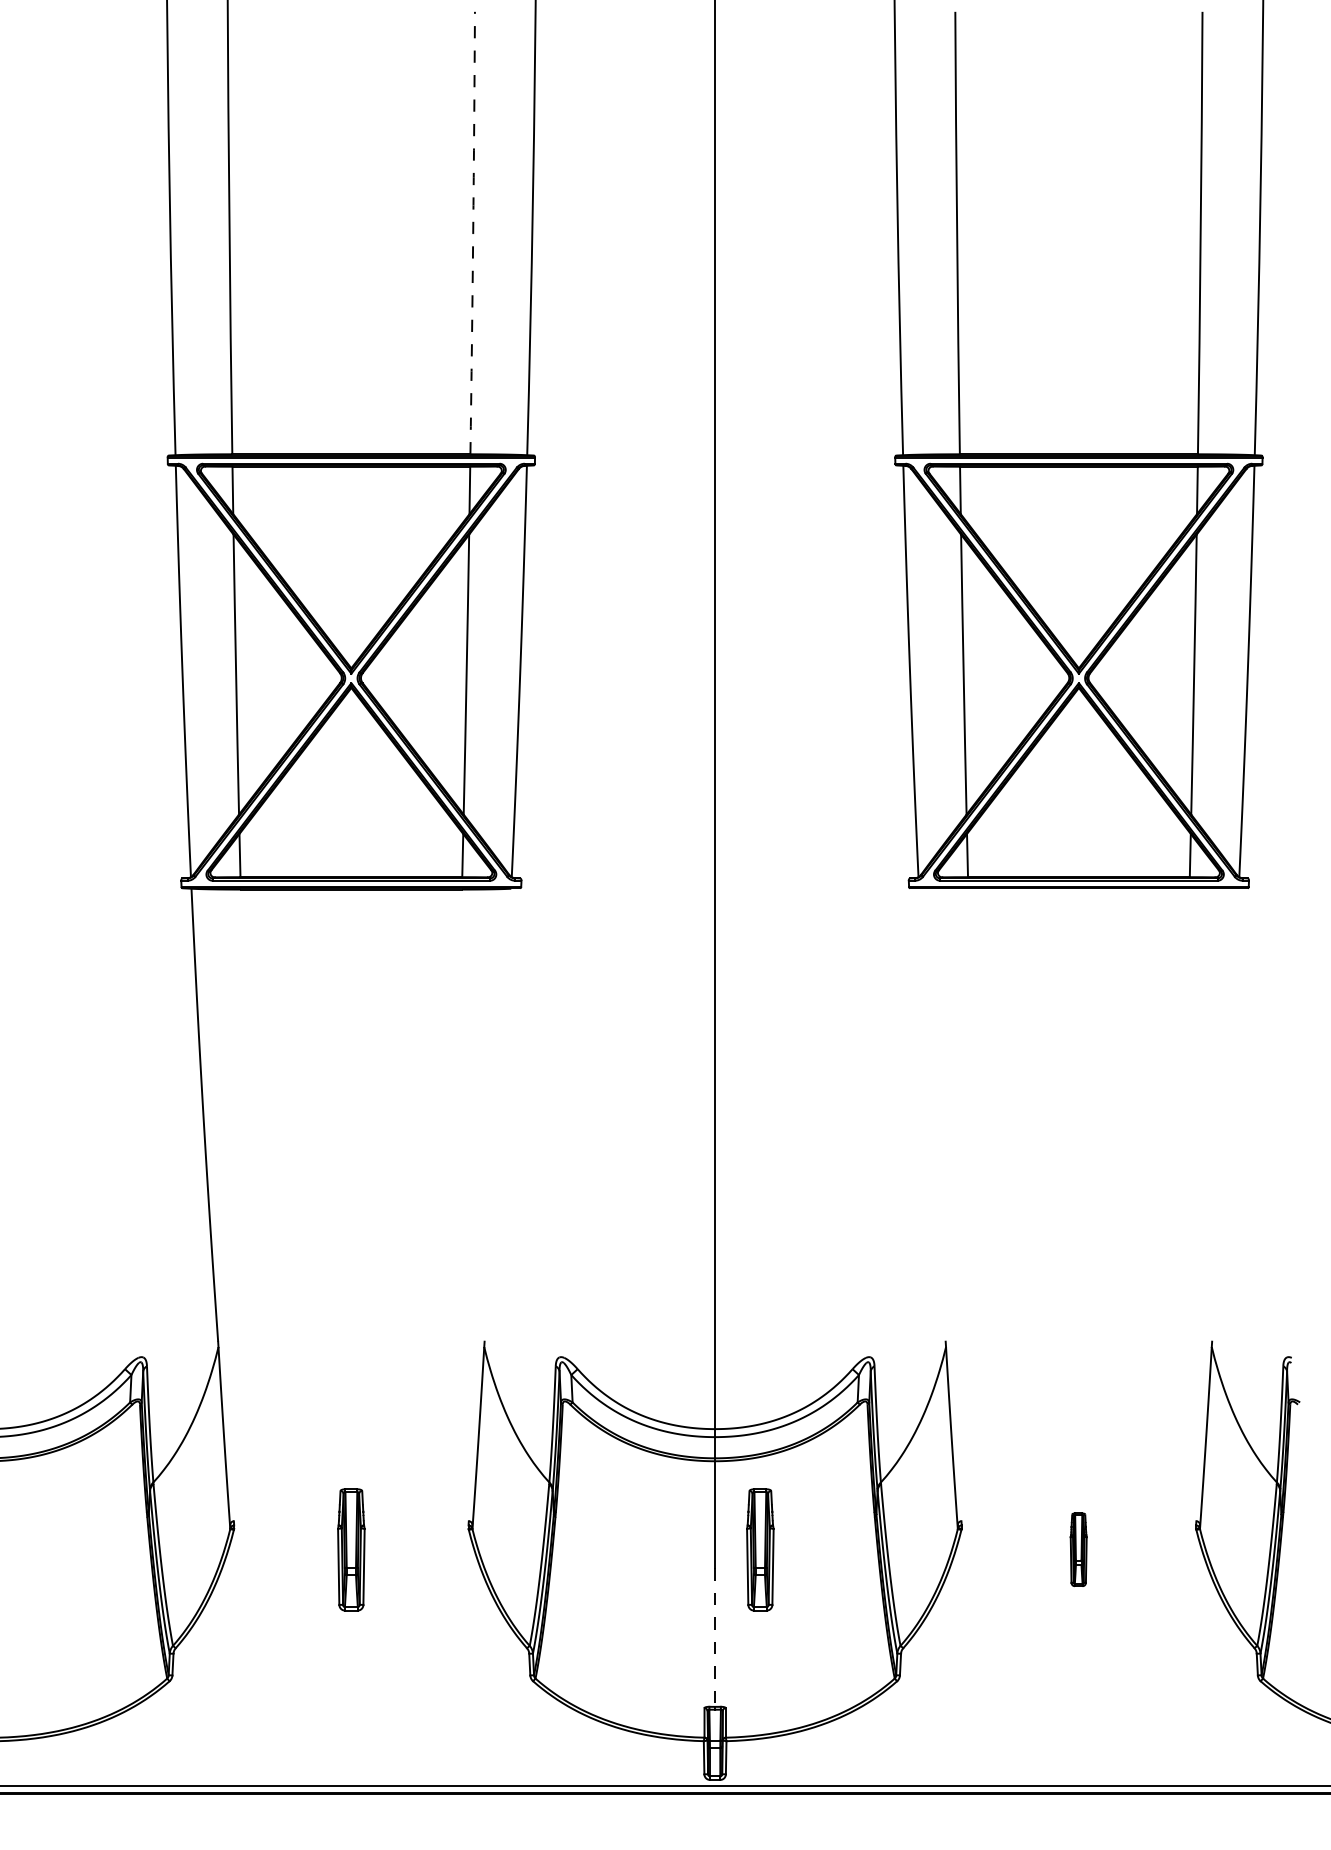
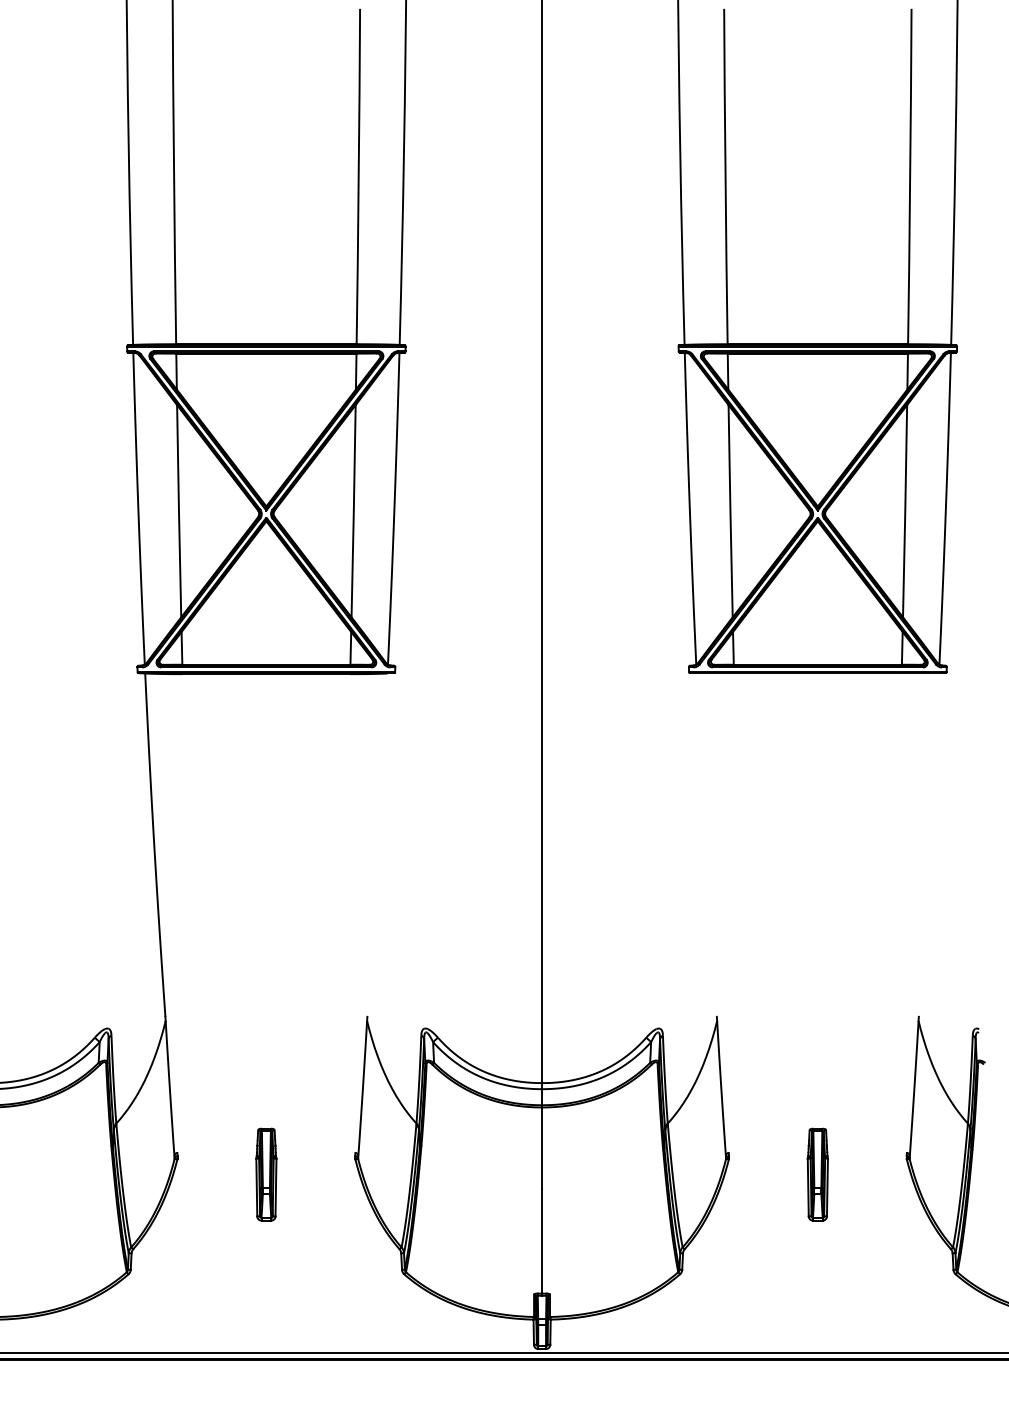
arc: (472, 233) -> (358, 176), dashed -> solid
part: (760, 1549) -> (576, 1174), removed
part: (1078, 1549) -> (817, 1174), size x1.67
line: (715, 1638) -> (542, 1241), dashed -> solid

